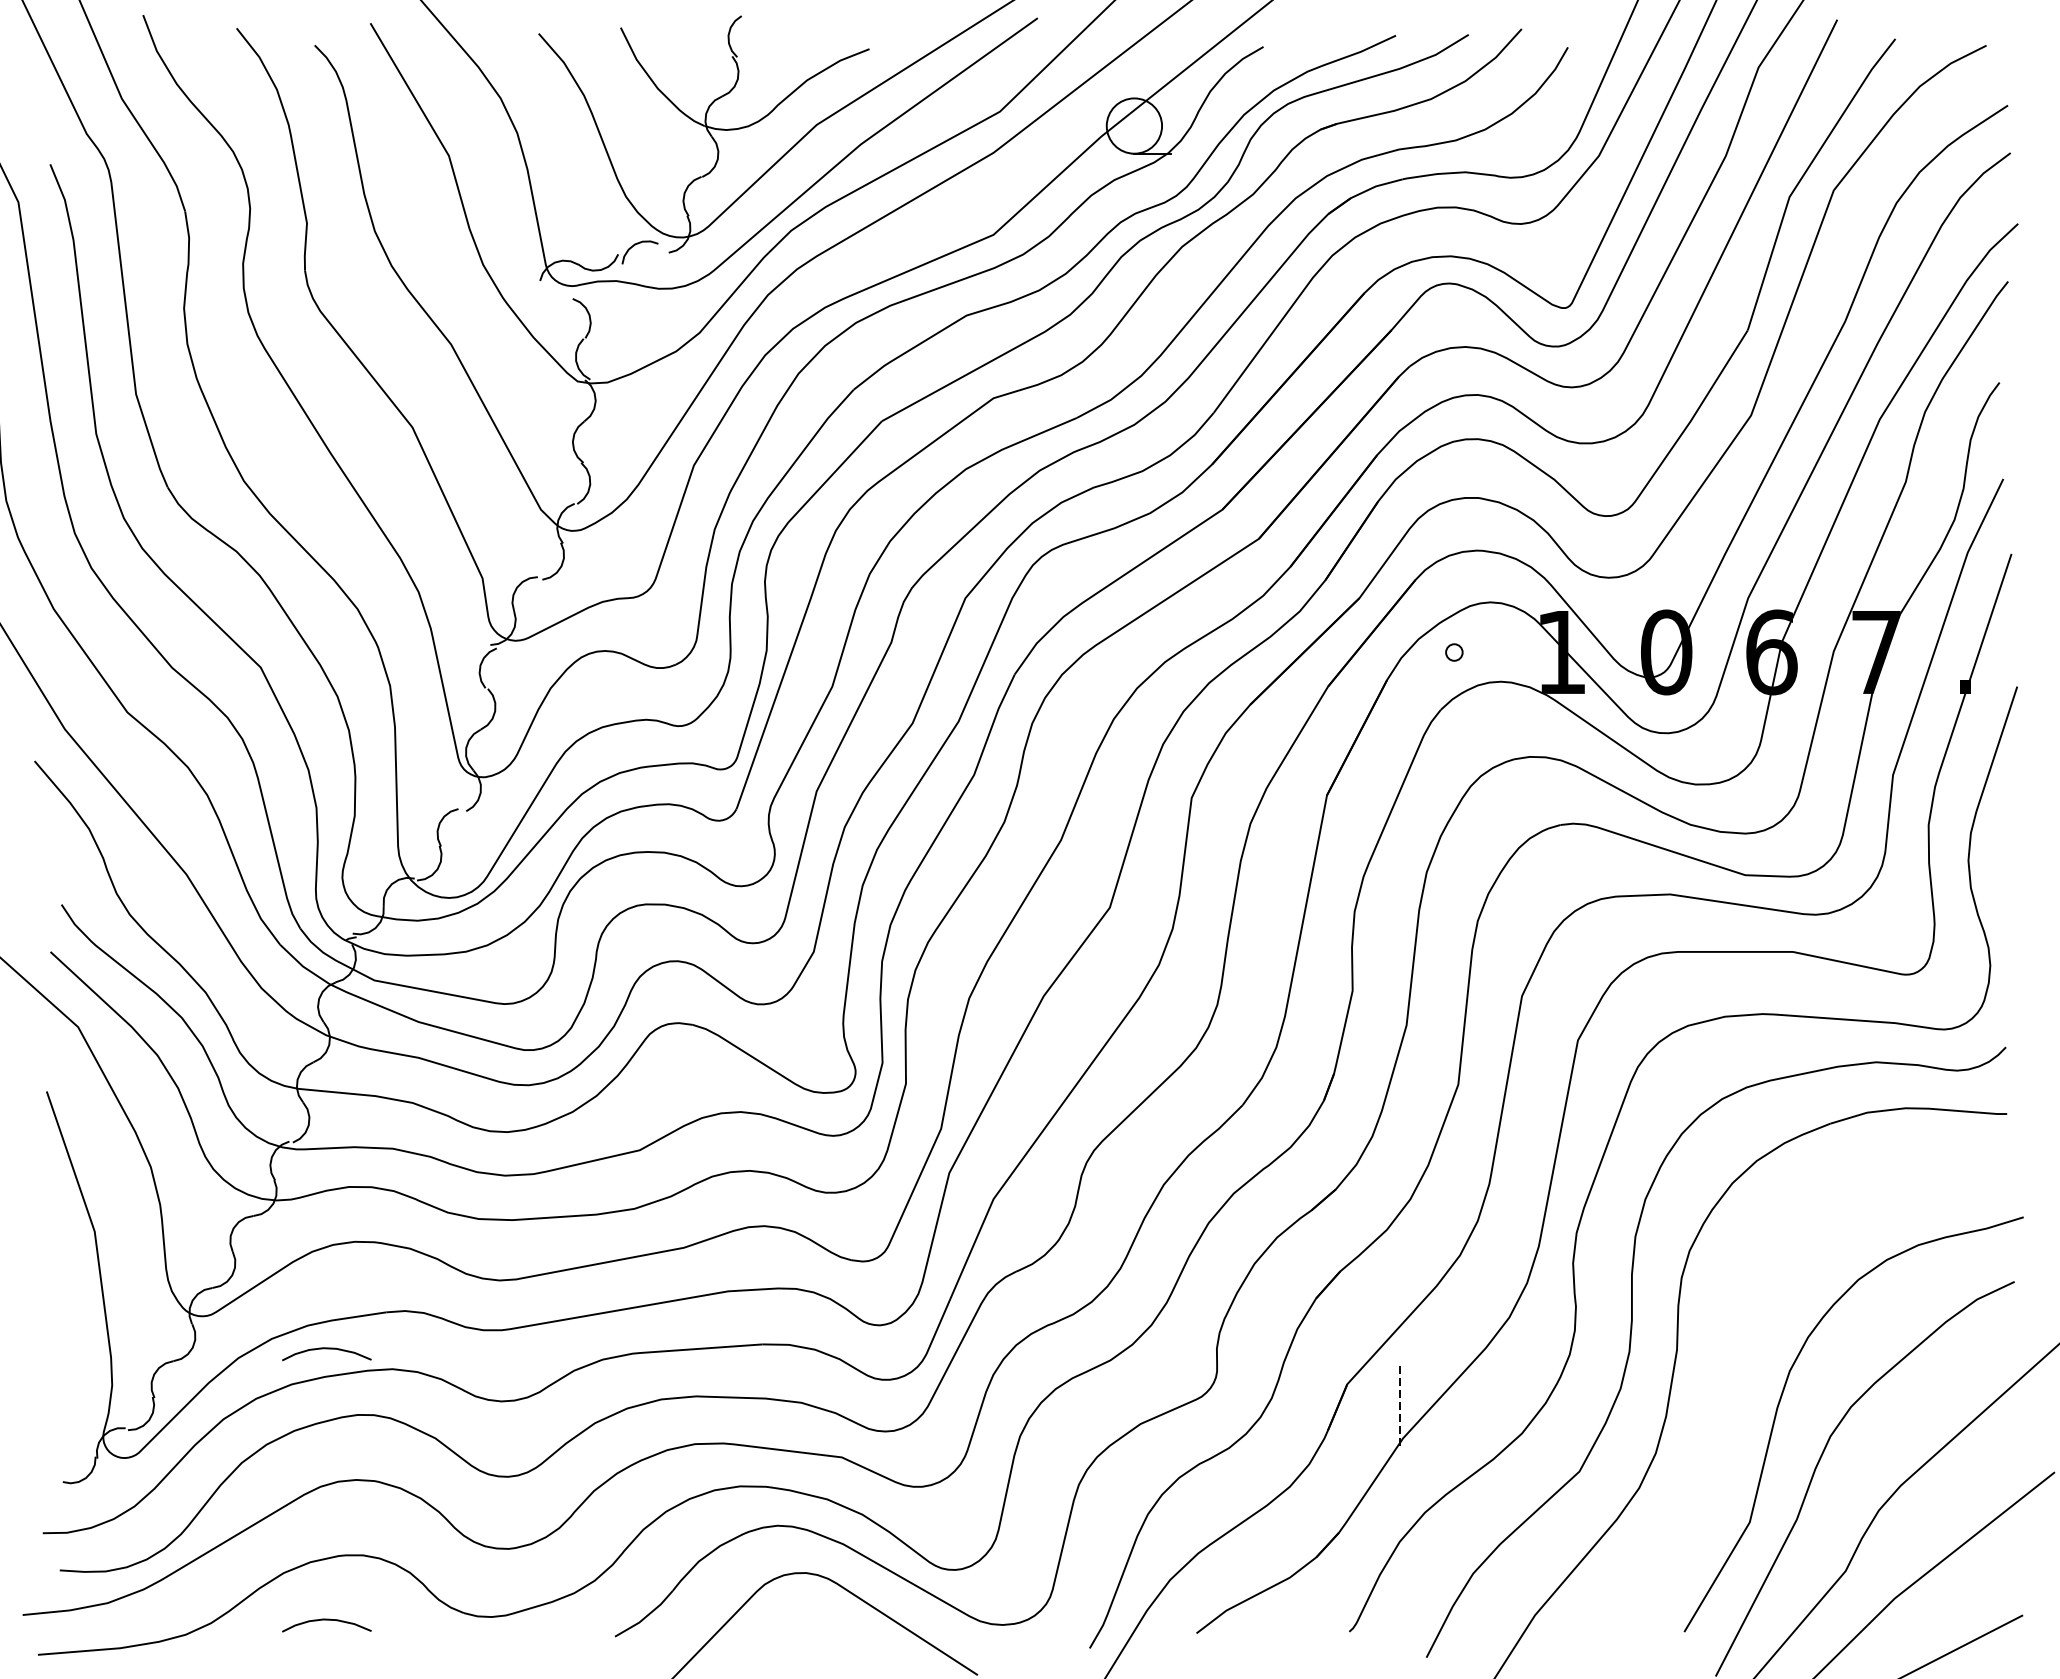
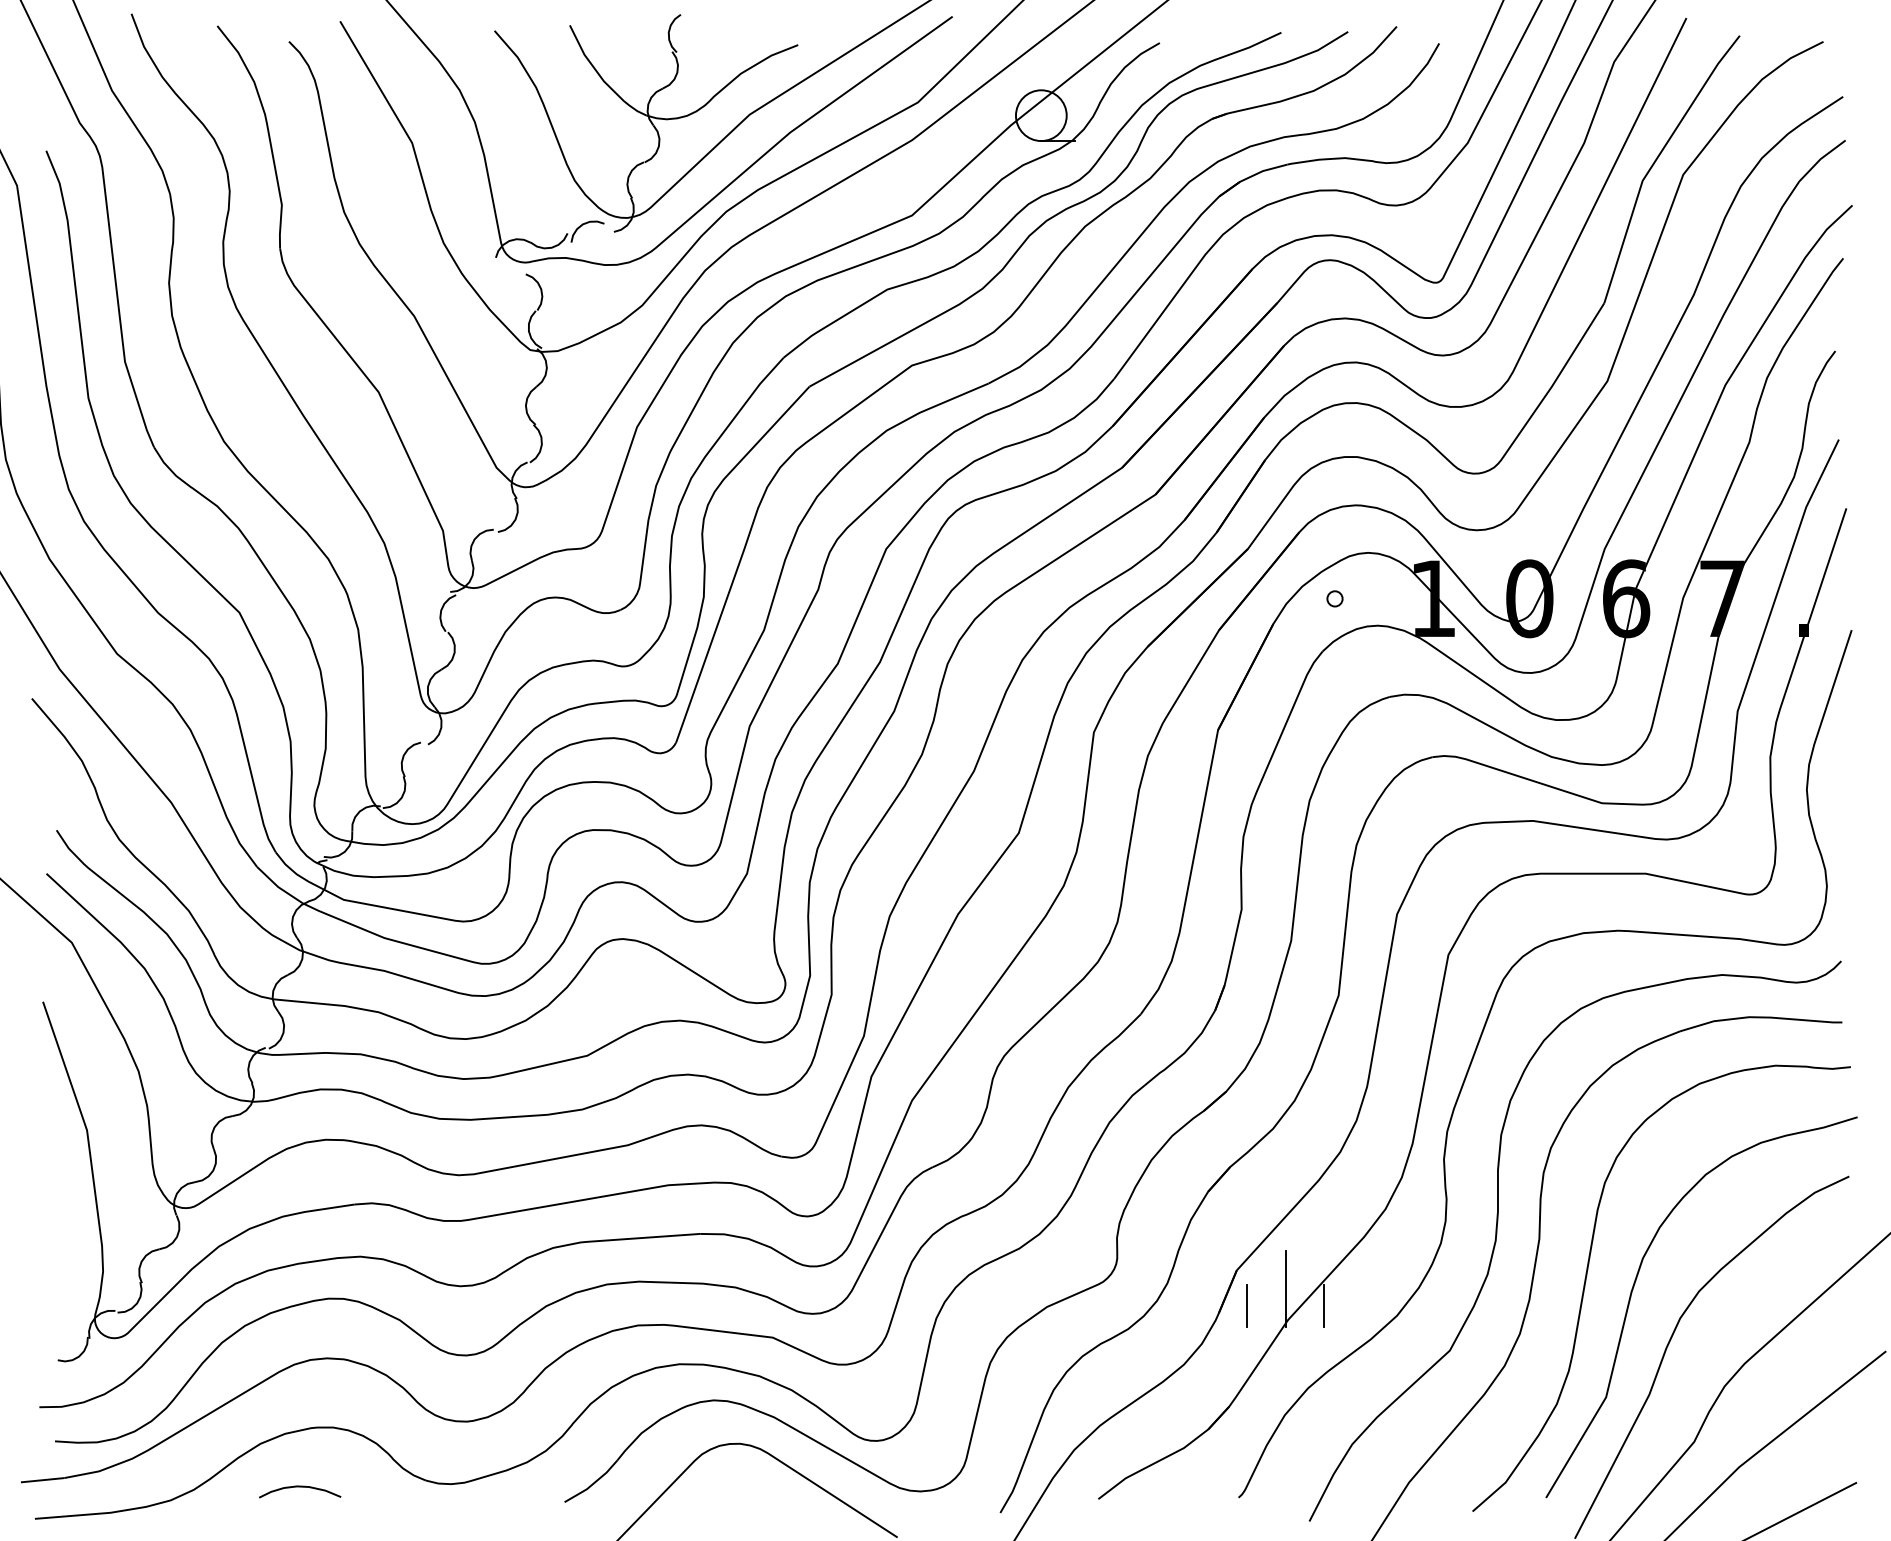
curve: (327, 1349) -> (300, 1238), removed
curve: (1730, 1384) -> (1588, 1270), added
line: (1400, 1403) -> (1285, 1288), dashed -> solid
line: (1359, 1422) -> (1247, 1305), added
line: (1441, 1422) -> (1323, 1305), added

